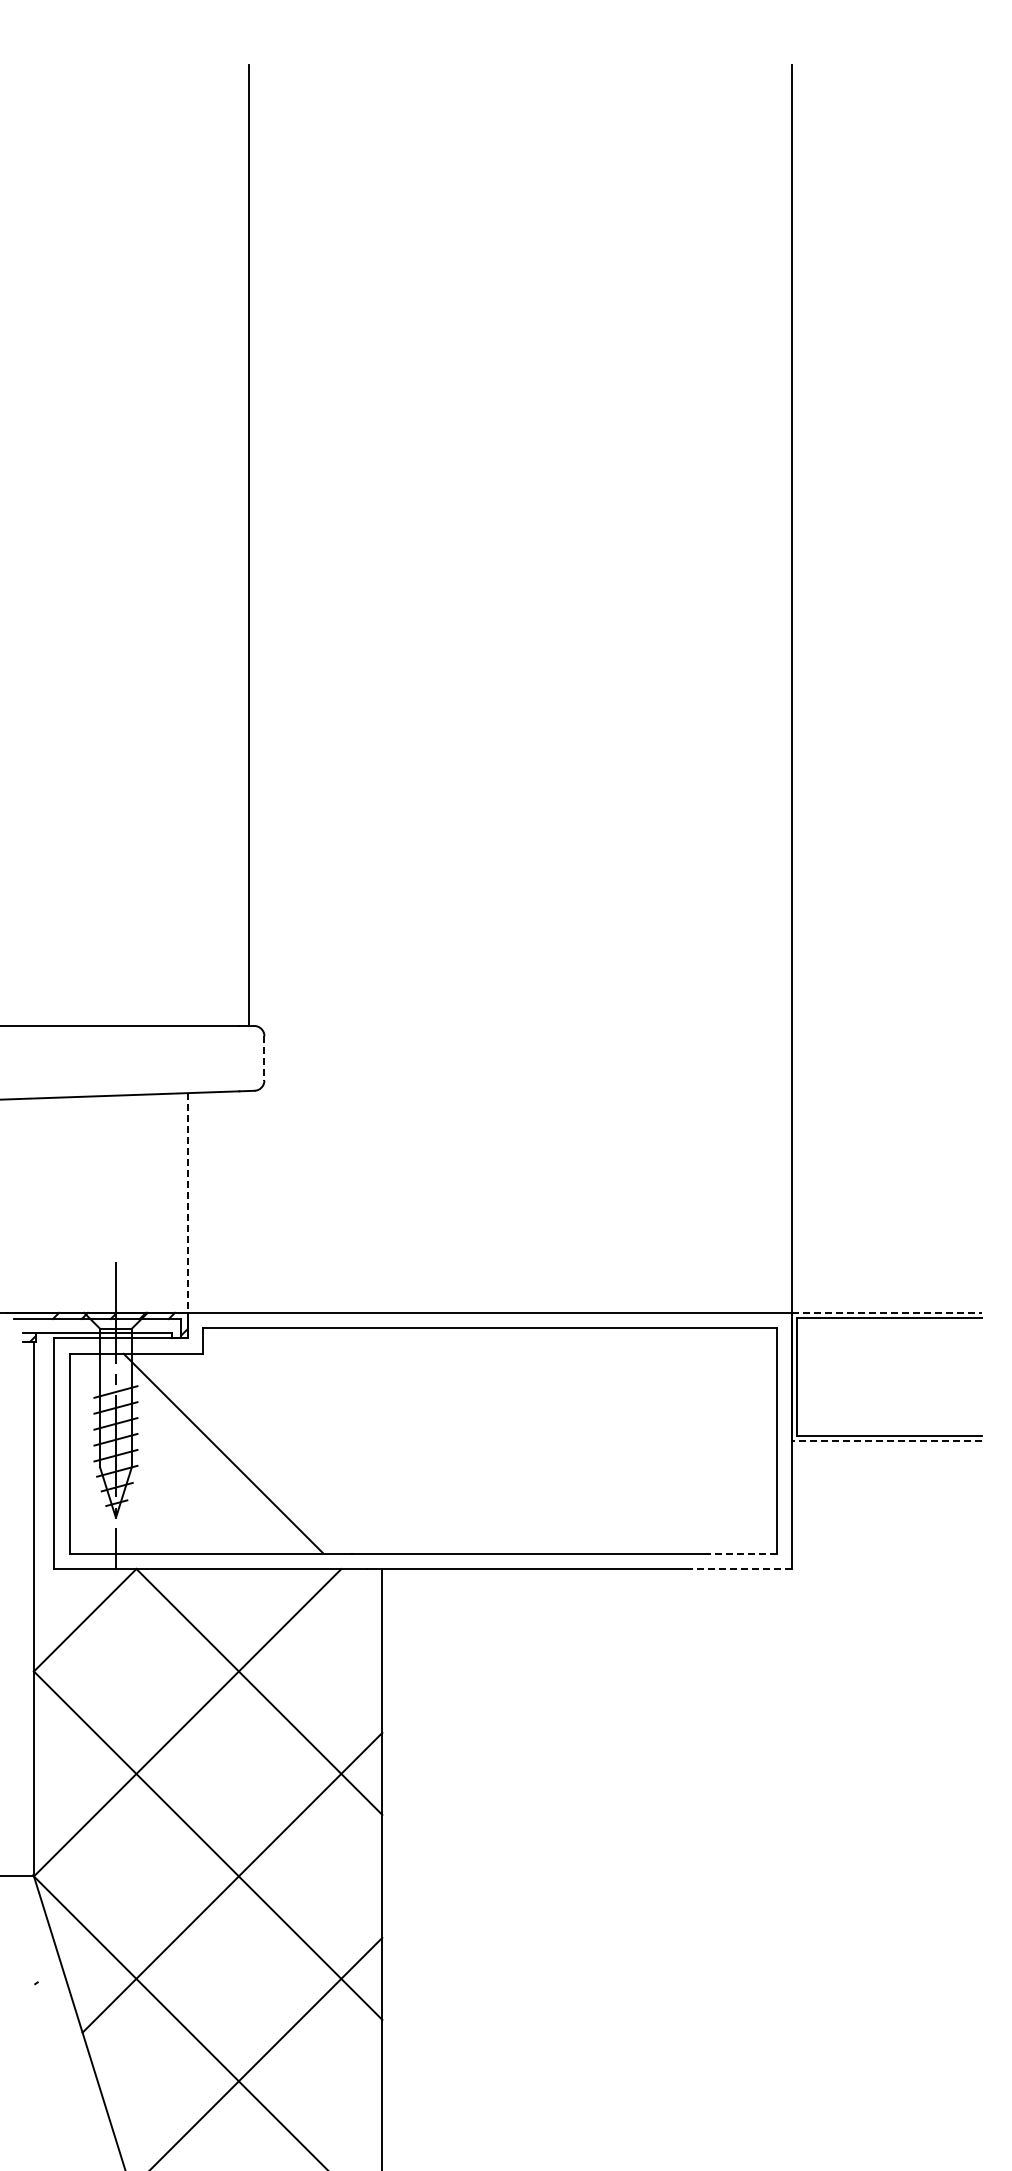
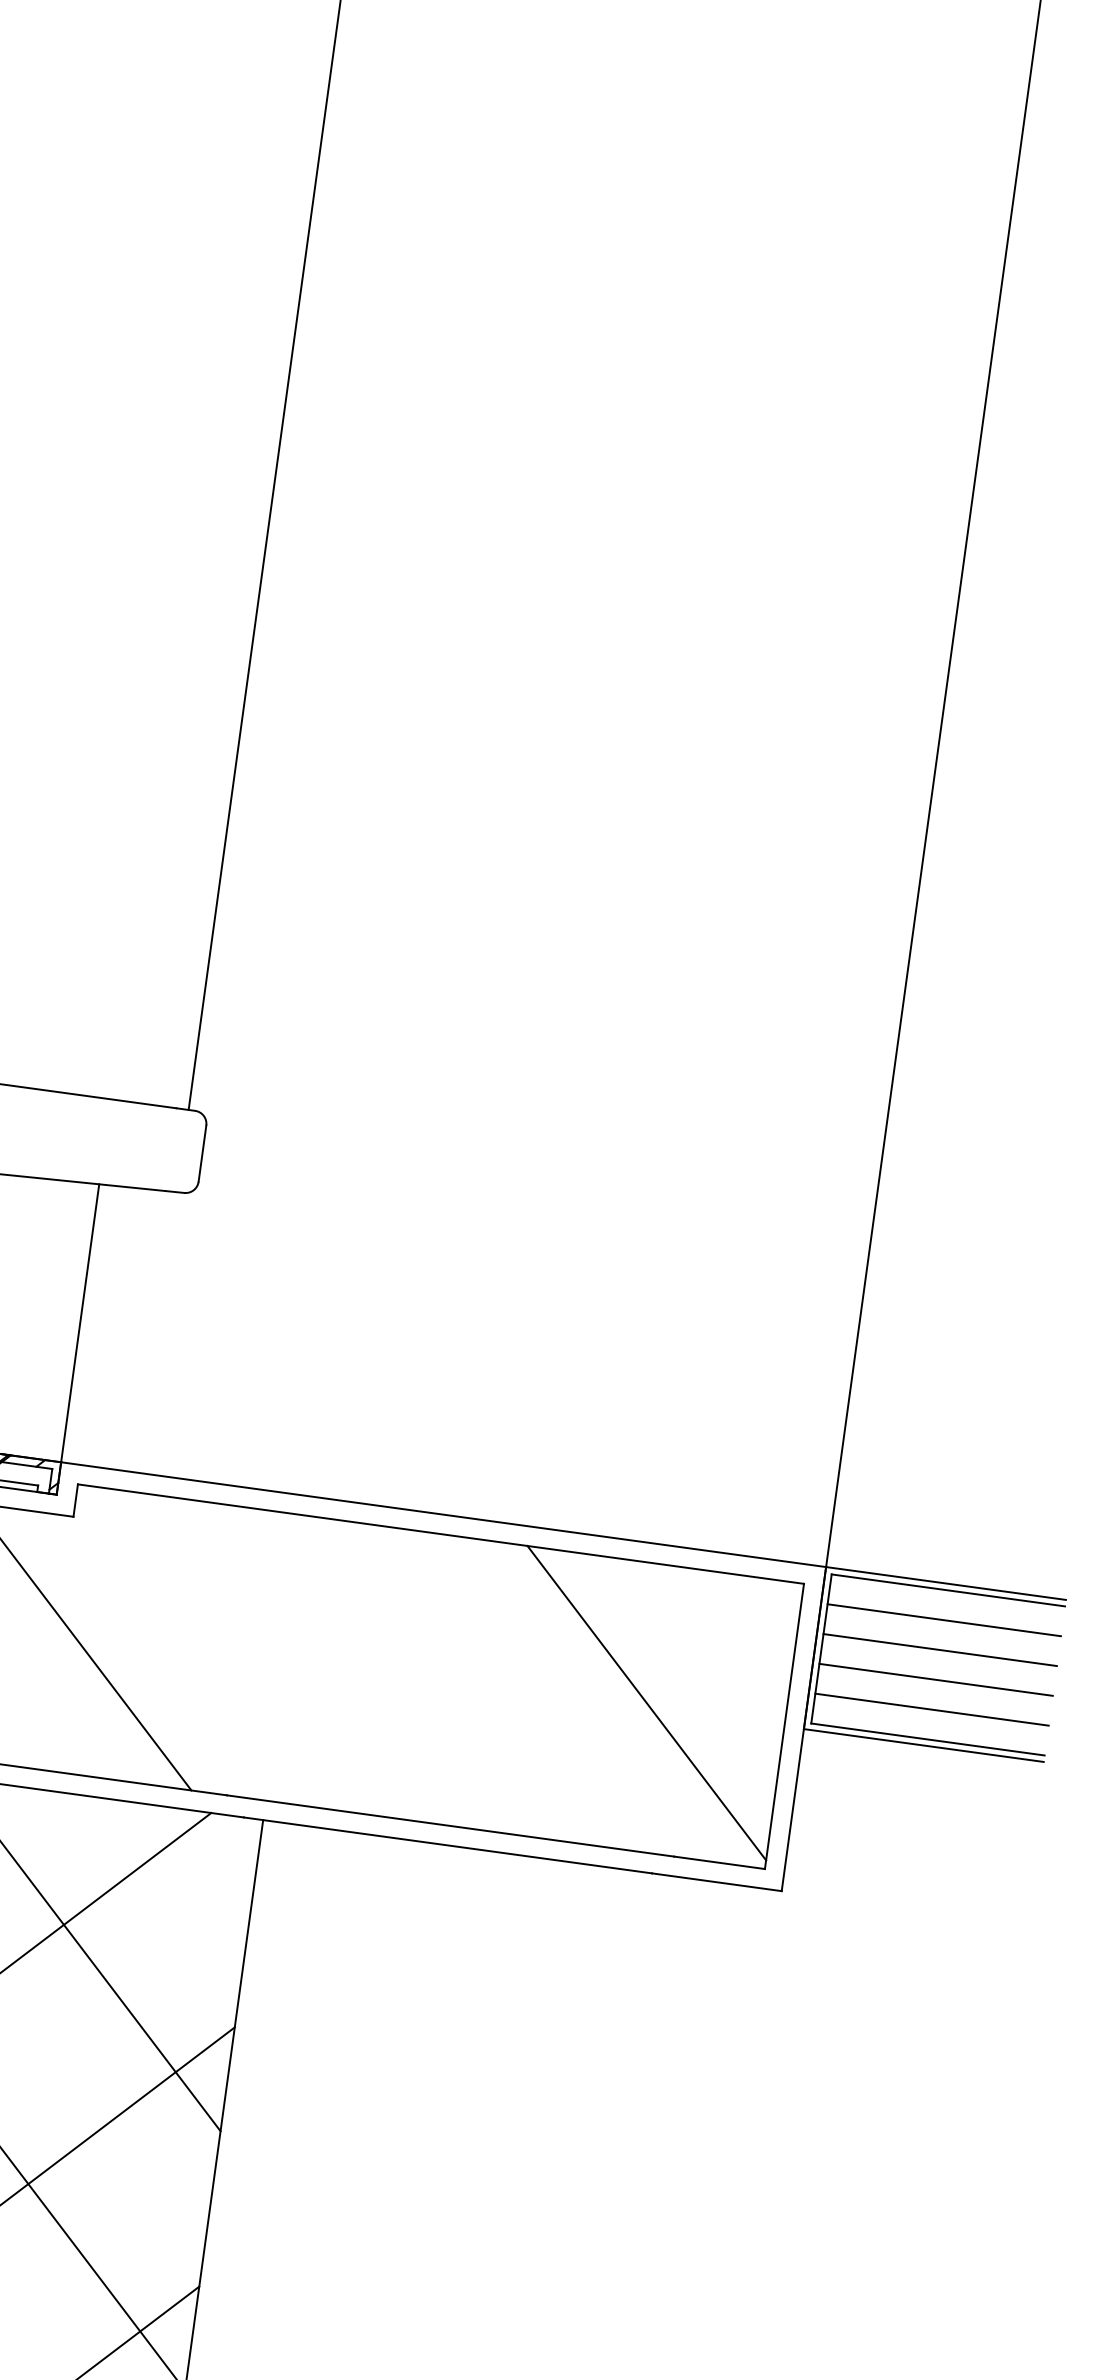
line: (264, 1058) -> (202, 1153), dashed -> solid
line: (187, 1203) -> (80, 1323), dashed -> solid
line: (887, 1312) -> (946, 1583), dashed -> solid
line: (889, 1341) -> (944, 1620), added
line: (889, 1365) -> (940, 1650), added
line: (889, 1388) -> (936, 1679), added
line: (889, 1412) -> (931, 1709), added
line: (667, 1437) -> (646, 1703), added
line: (887, 1440) -> (924, 1745), dashed -> solid
line: (741, 1553) -> (720, 1862), dashed -> solid
line: (740, 1569) -> (716, 1882), dashed -> solid

